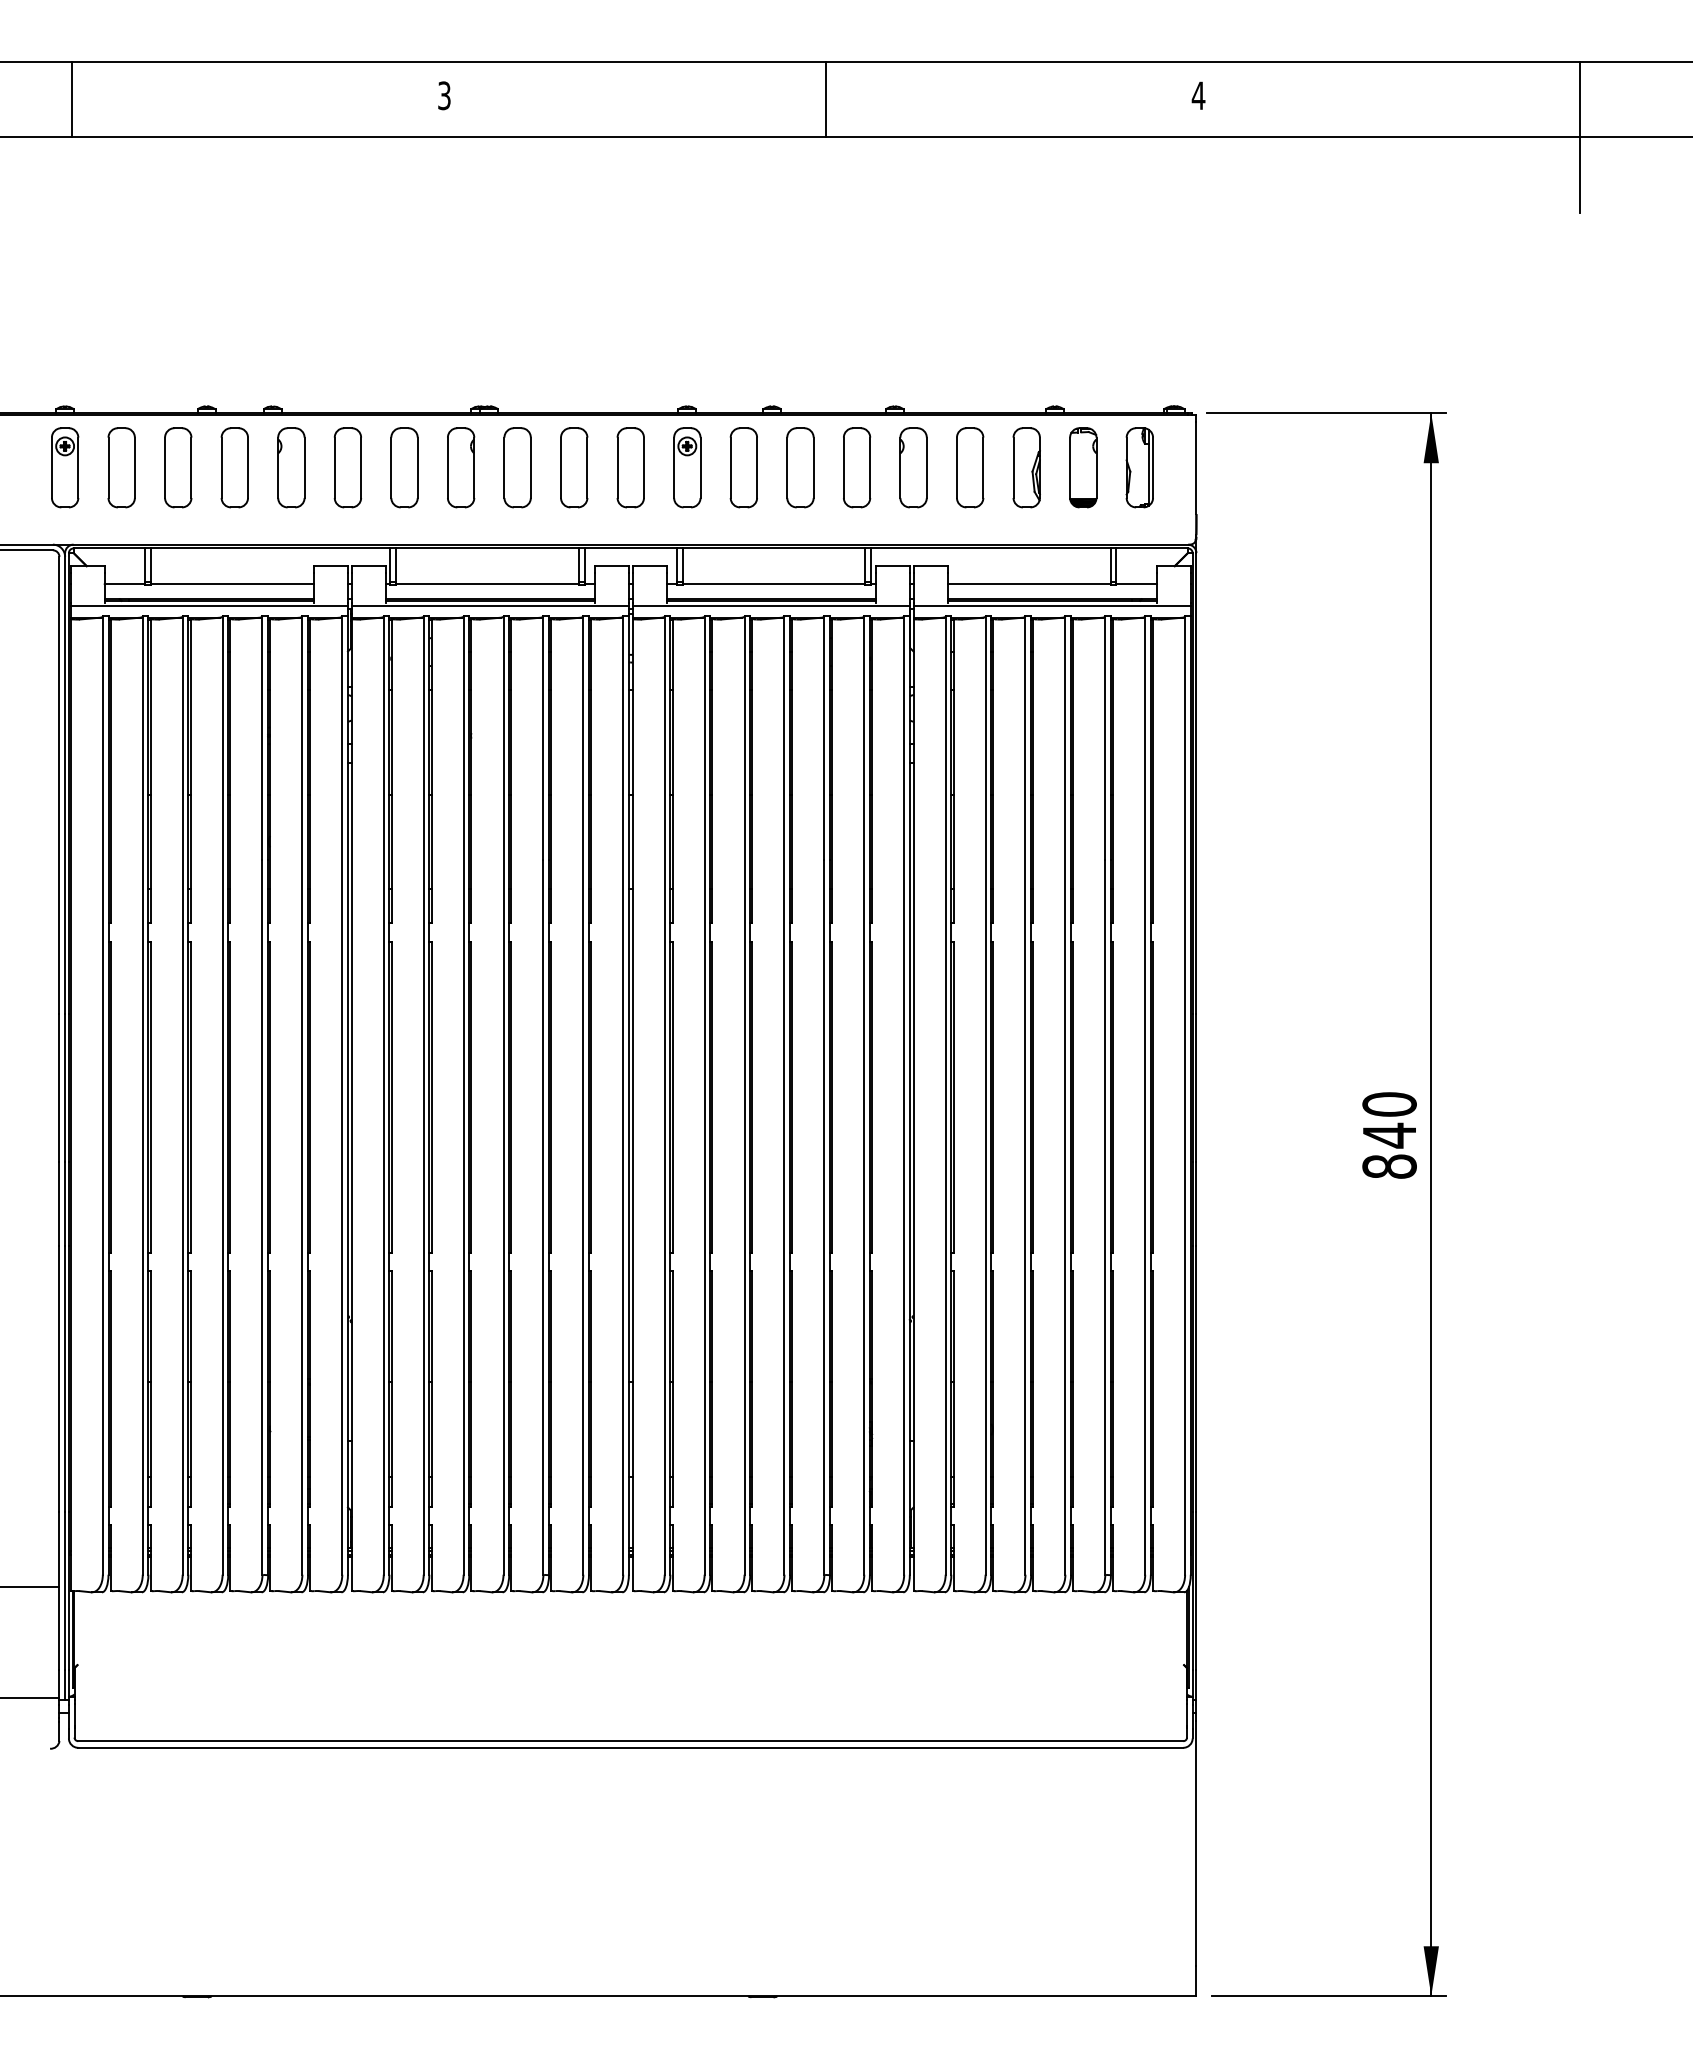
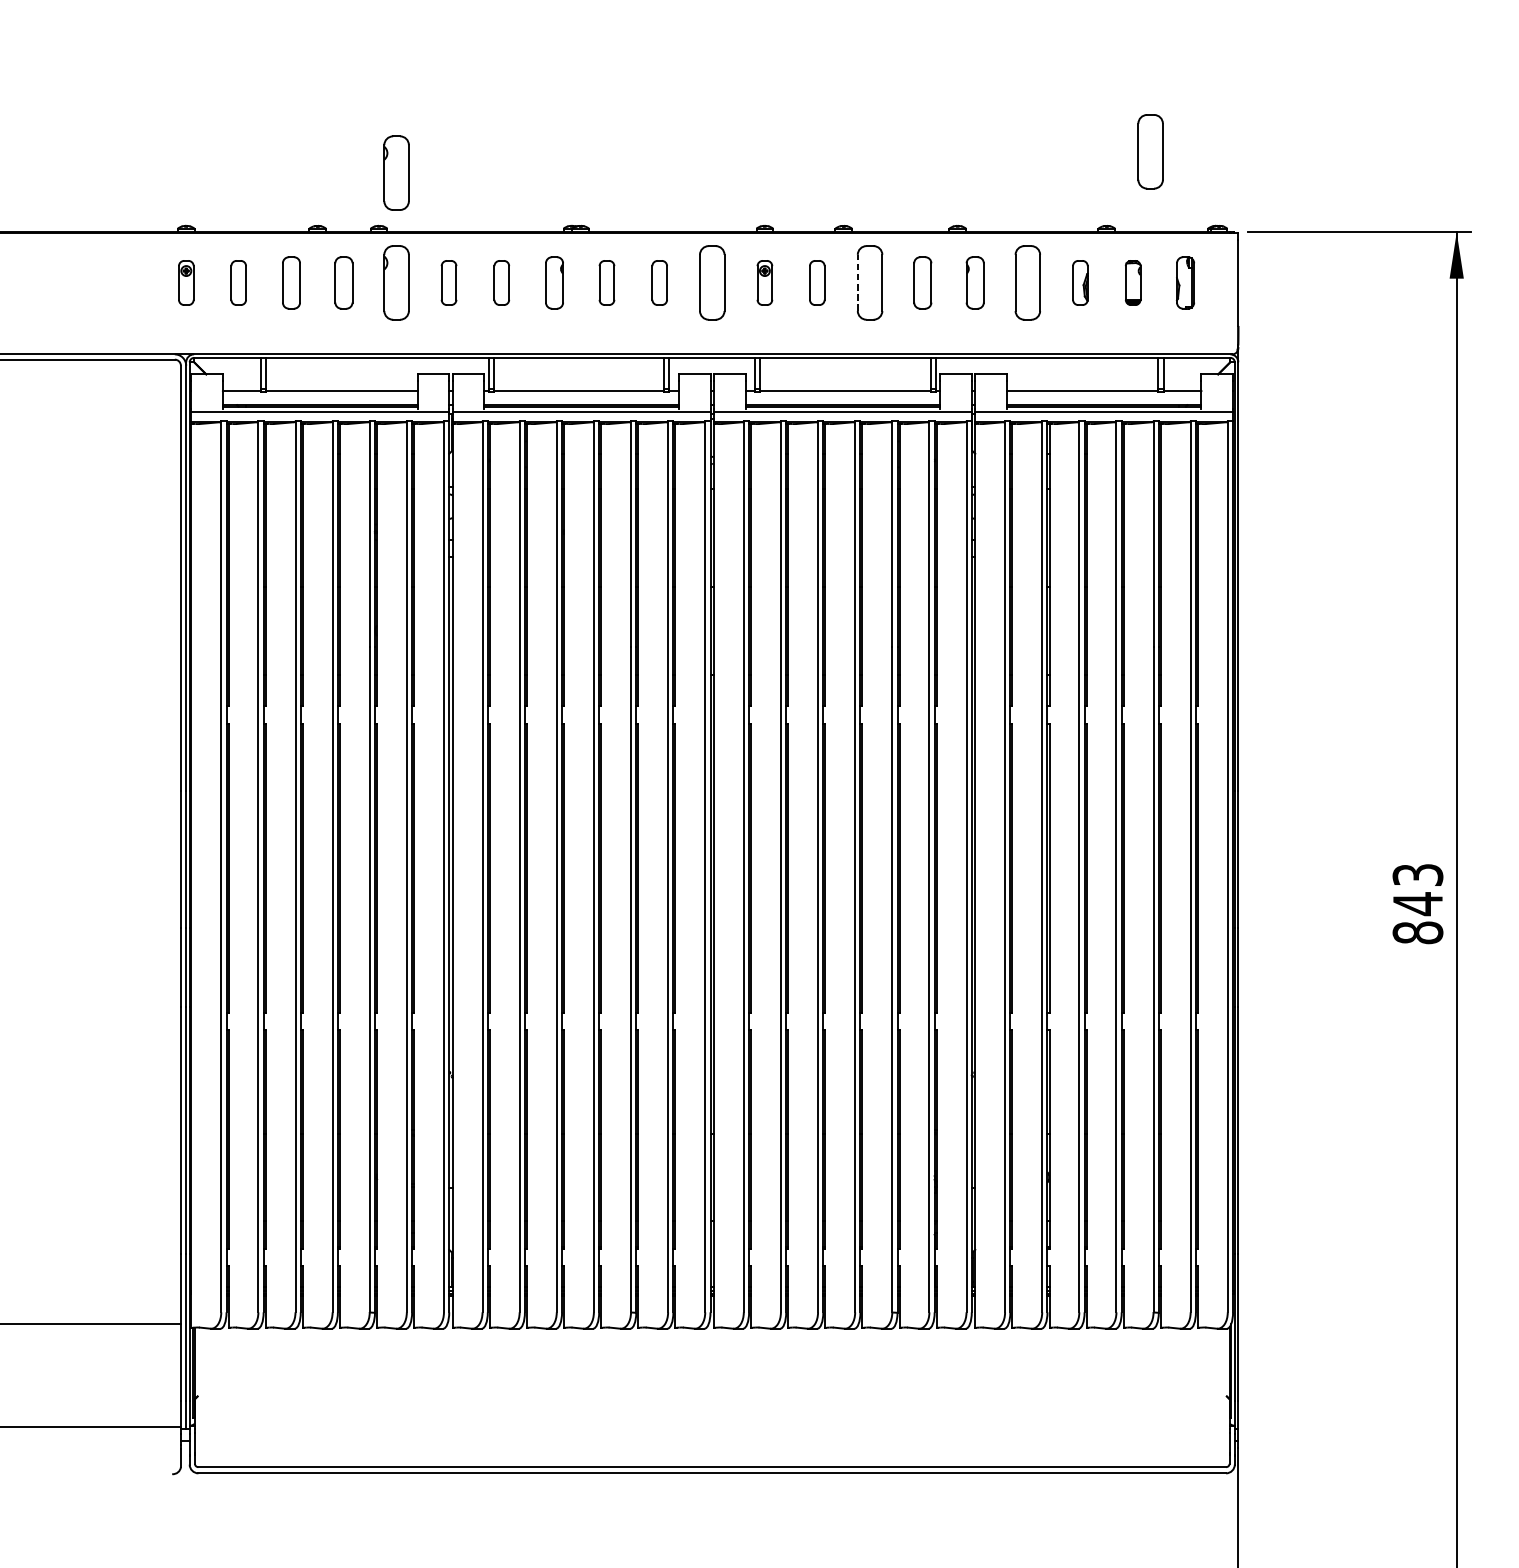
part: (1102, 326) -> (1150, 151), added
part: (291, 349) -> (396, 172), added
part: (65, 467) -> (186, 282), size x0.6
part: (121, 467) -> (238, 282), size x0.6
part: (178, 467) -> (291, 282), size x0.7
part: (234, 467) -> (343, 282), size x0.7
part: (347, 467) -> (448, 282), size x0.6
part: (404, 467) -> (501, 282), size x0.6
part: (461, 467) -> (554, 282), size x0.7
part: (517, 467) -> (606, 282), size x0.6
part: (574, 467) -> (659, 282), size x0.6
part: (687, 467) -> (765, 282), size x0.6
part: (743, 467) -> (817, 282), size x0.6
line: (787, 467) -> (858, 282), solid -> dashed
part: (857, 467) -> (923, 282), size x0.7
part: (913, 467) -> (975, 282), size x0.7
part: (1026, 467) -> (1080, 282), size x0.6
part: (1083, 467) -> (1133, 282), size x0.6
part: (1139, 467) -> (1185, 282), size x0.7
text: (1389, 1104) -> (1417, 875), 840 -> 843

